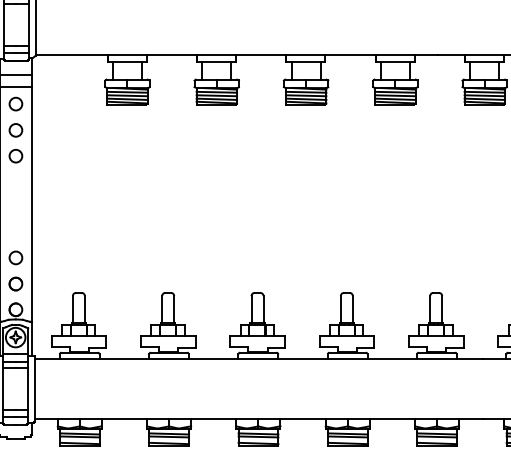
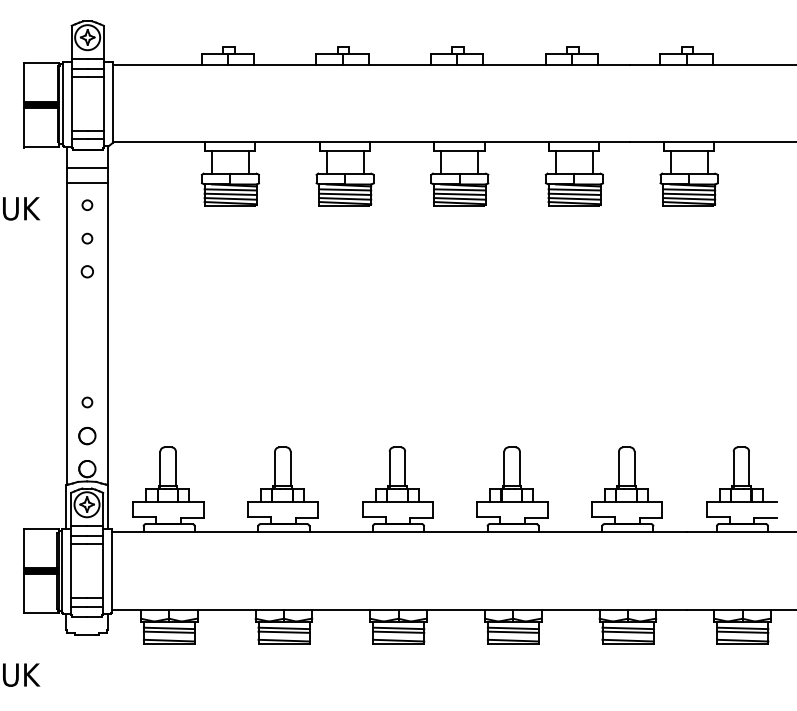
circle: (16, 104) -> (87, 205), size x0.6
circle: (16, 130) -> (87, 238), size x0.6
circle: (16, 155) -> (87, 271), size x0.7
circle: (16, 257) -> (87, 402), size x0.6

